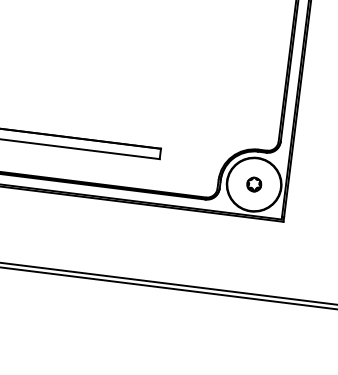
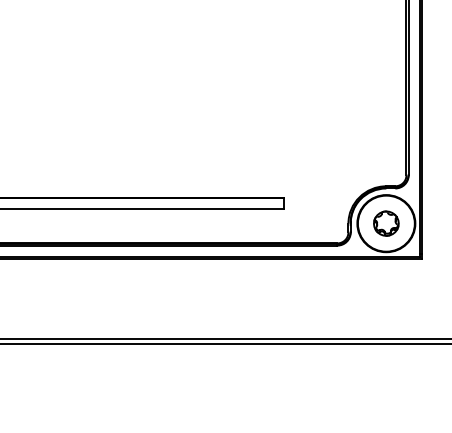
part: (254, 184) -> (386, 223), size x1.67

